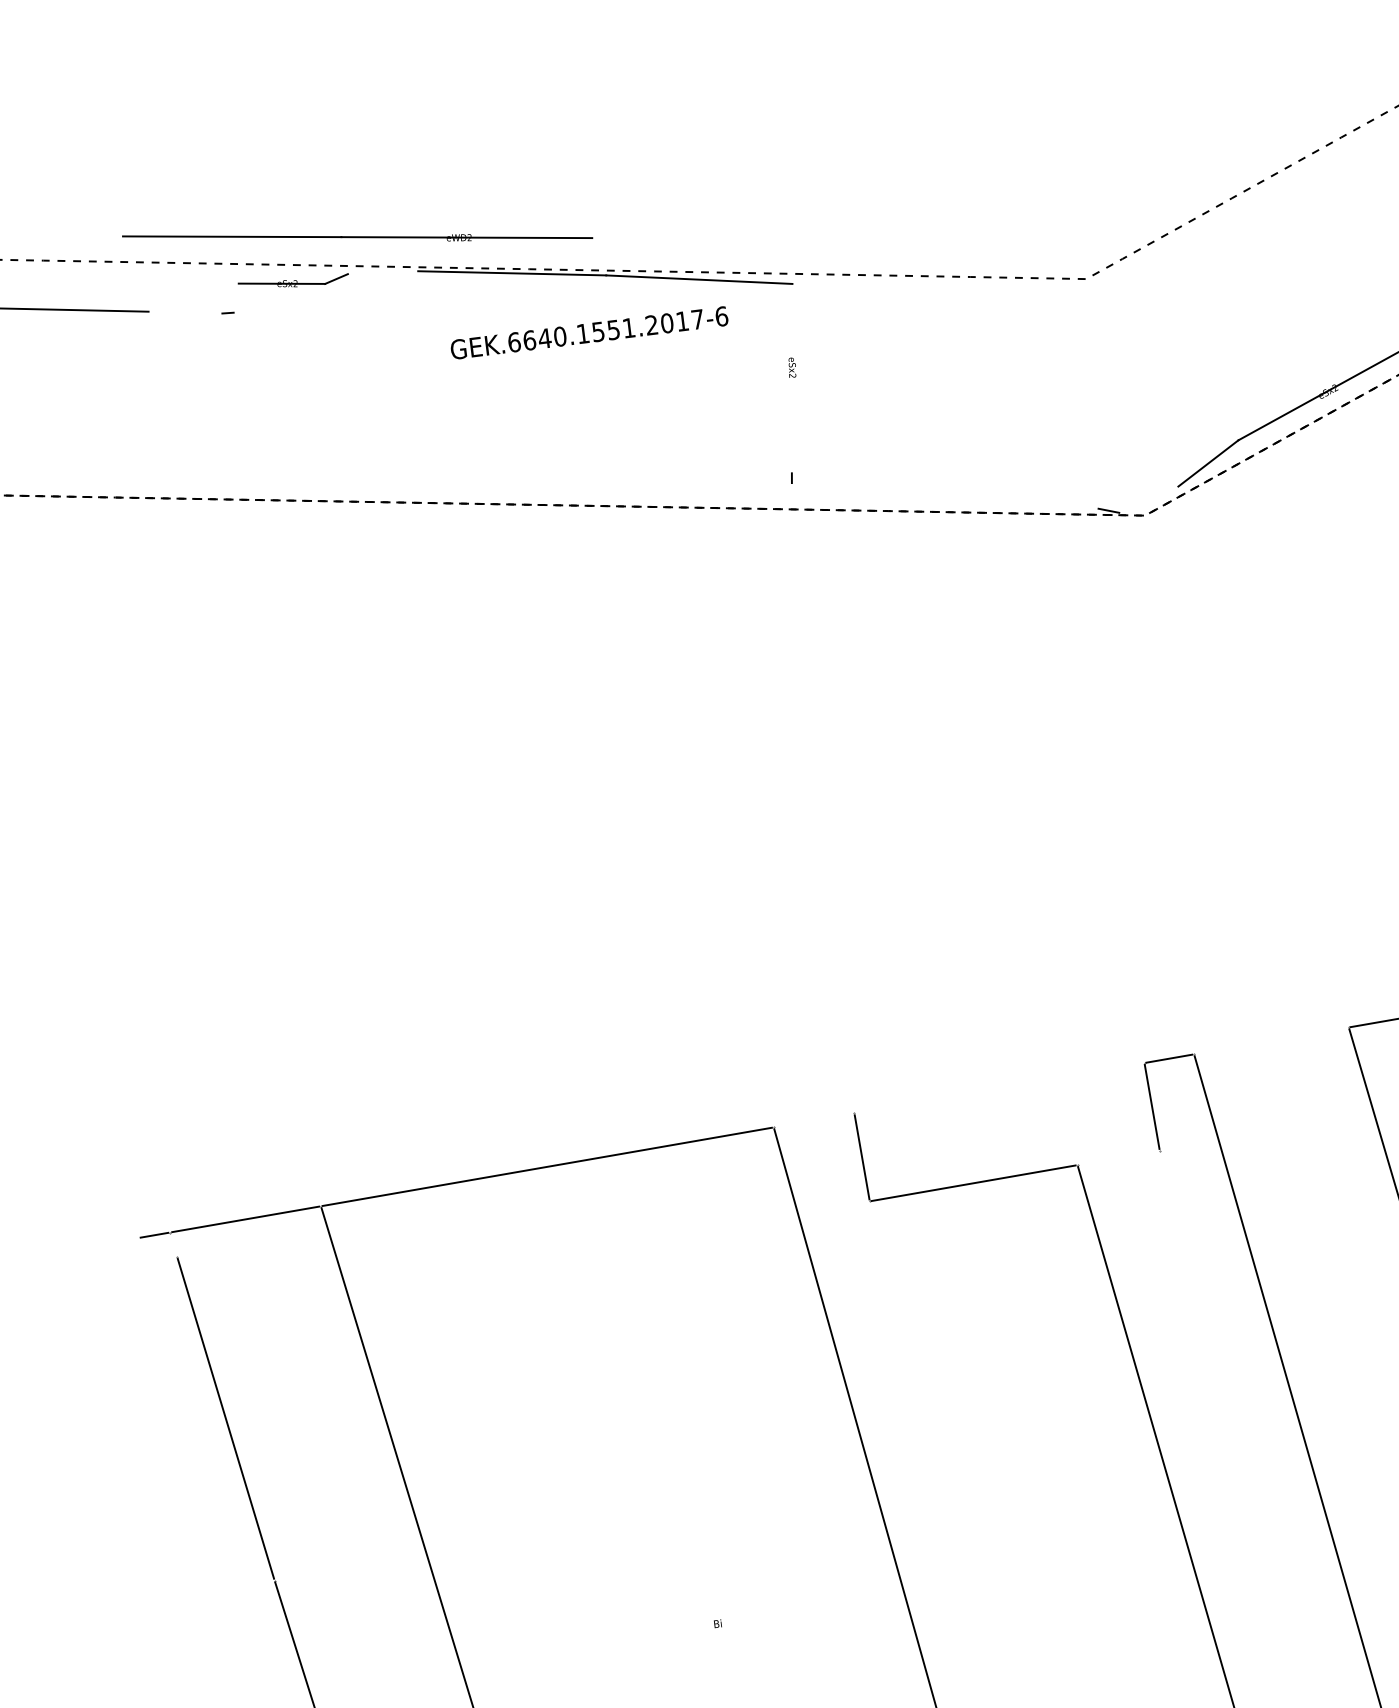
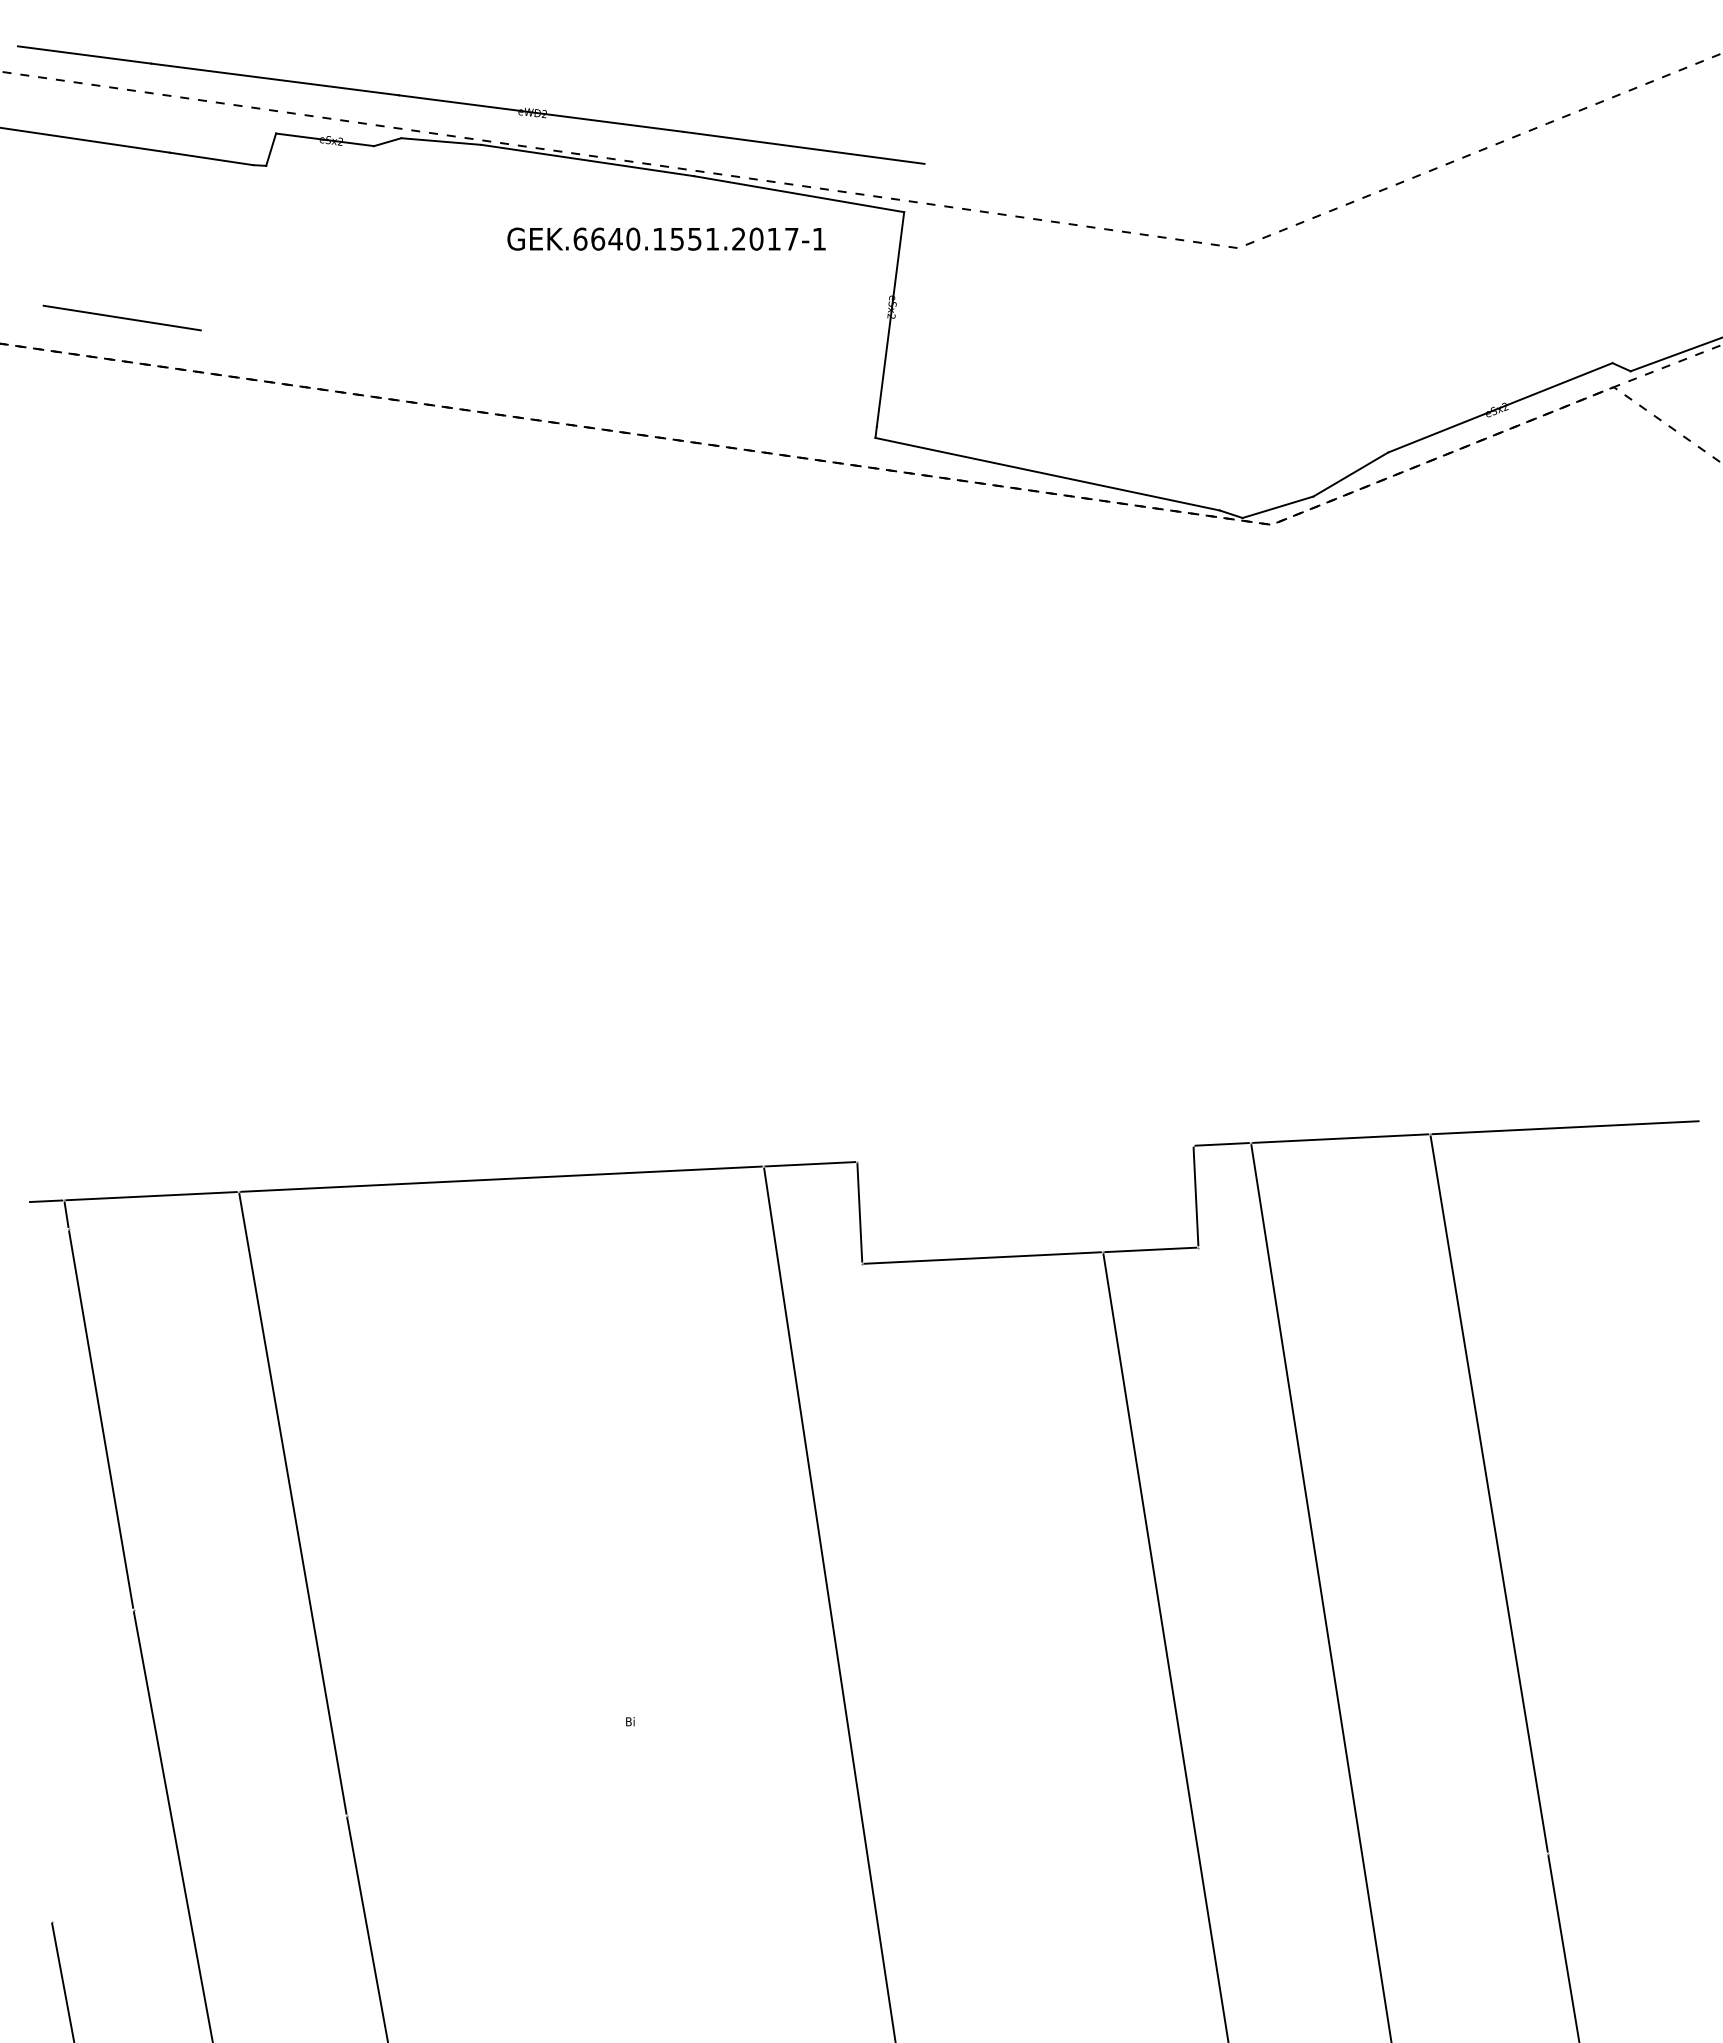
line: (63, 235) -> (84, 54), added
line: (698, 238) -> (803, 147), added
line: (383, 272) -> (441, 141), added
line: (236, 297) -> (271, 149), added
line: (185, 312) -> (211, 158), added
text: (721, 315) -> (819, 238), GEK.6640.1551.2017-6 -> GEK.6640.1551.2017-1
line: (792, 378) -> (890, 319), added
line: (124, 459) -> (121, 317), added
line: (945, 495) -> (1047, 473), added
line: (1148, 499) -> (1277, 507), added
line: (1271, 1040) -> (1340, 1138), added
line: (814, 1120) -> (810, 1164), added
line: (1118, 1157) -> (1150, 1249), added
line: (173, 1244) -> (66, 1214), added

